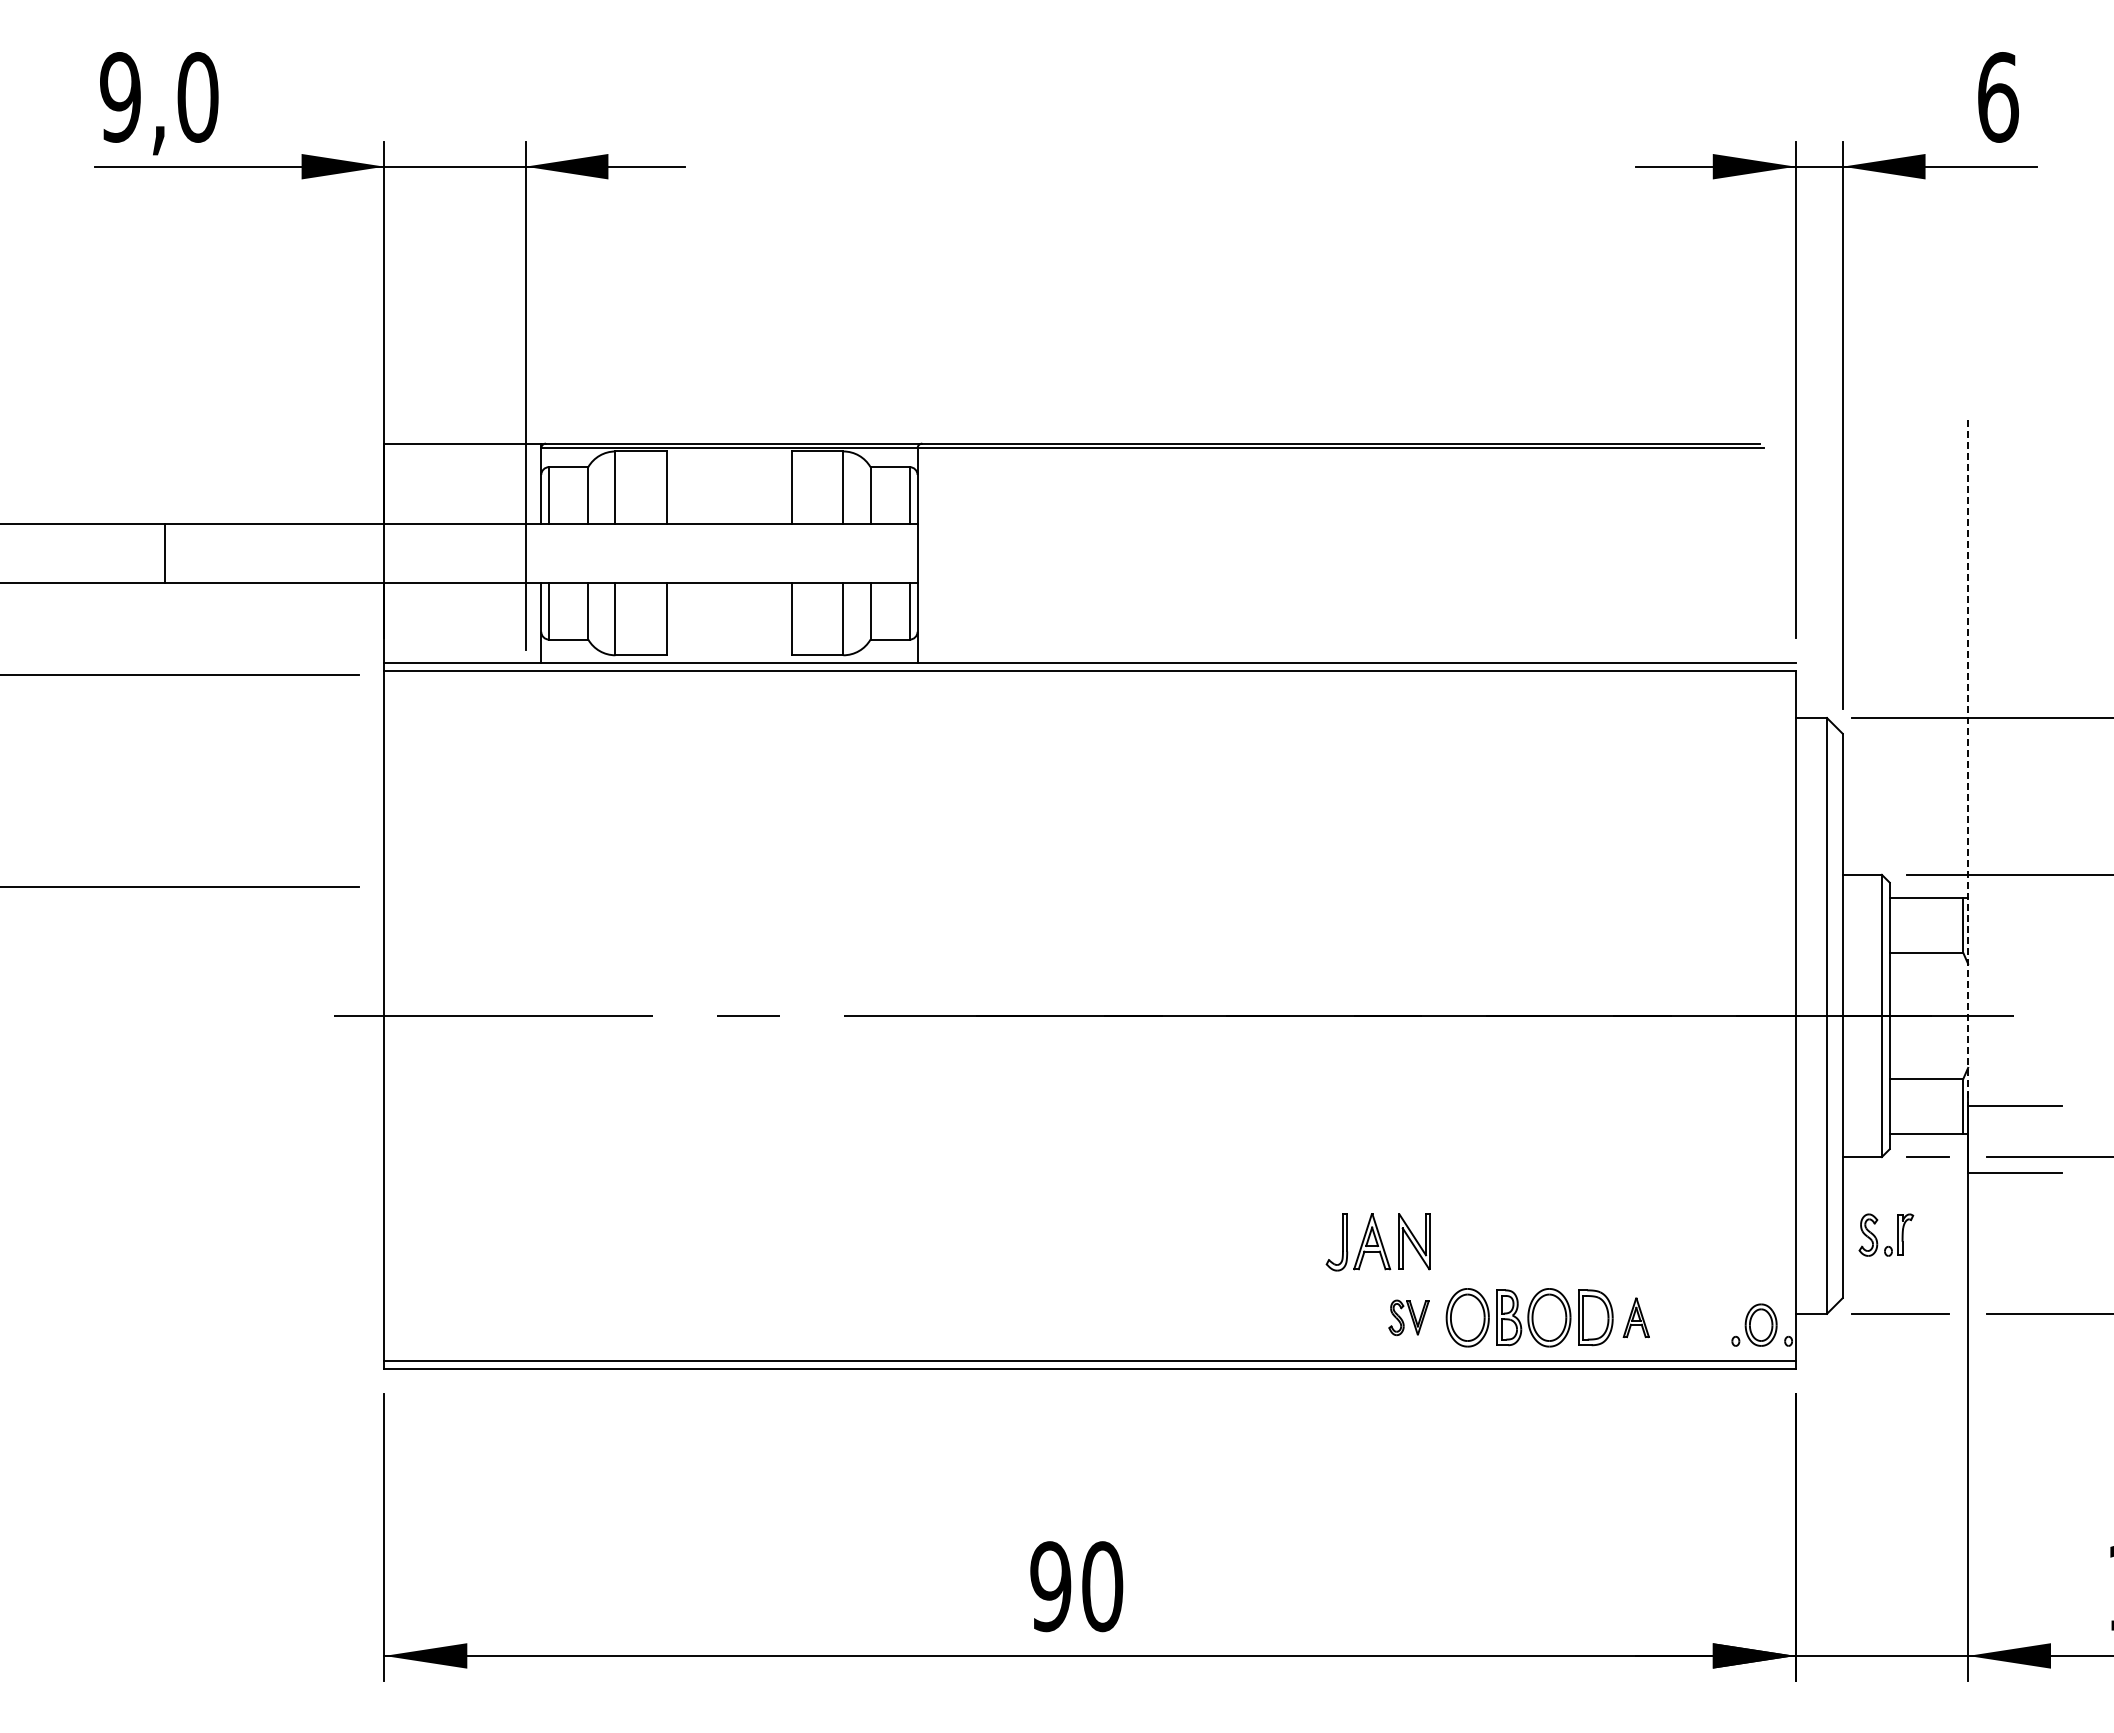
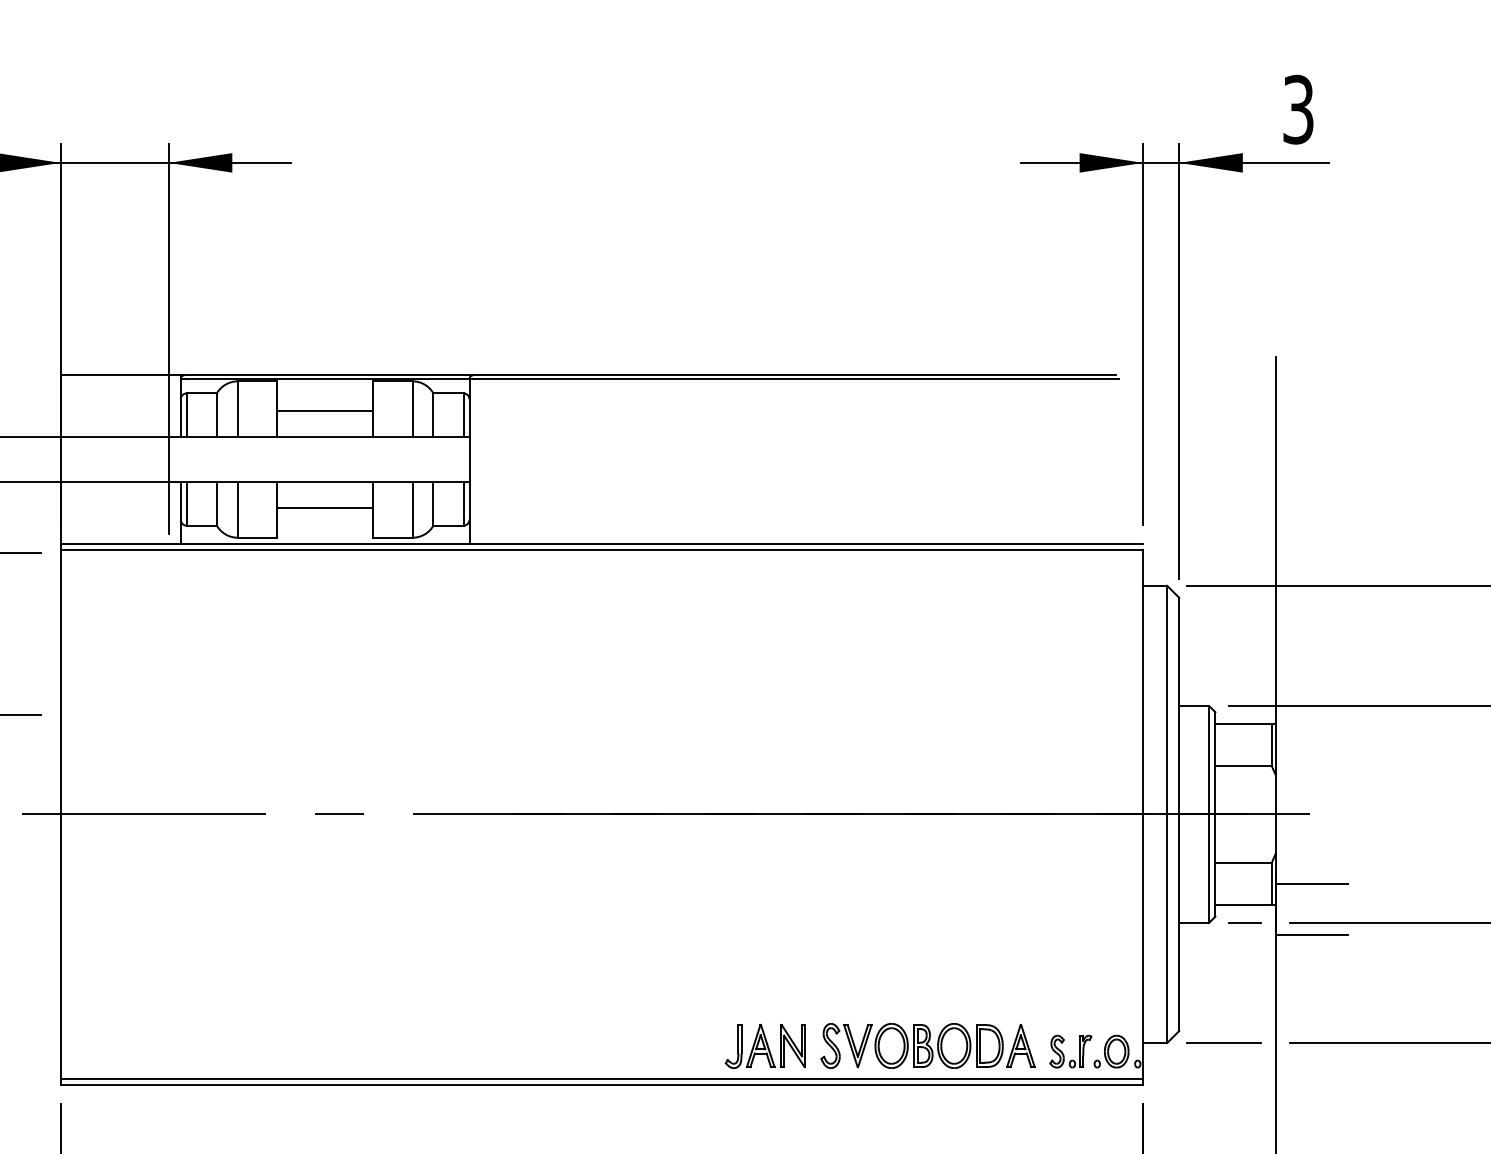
text: (1998, 97) -> (1298, 109), 6 -> 3
line: (729, 490) -> (325, 411), added
line: (729, 616) -> (325, 507), added
line: (1968, 763) -> (1275, 620), dashed -> solid
part: (1877, 1239) -> (1064, 1054), moved
part: (1377, 1242) -> (764, 1046), moved
part: (1408, 1317) -> (846, 1045), size x1.67
part: (1636, 1317) -> (1021, 1045), size x1.43

